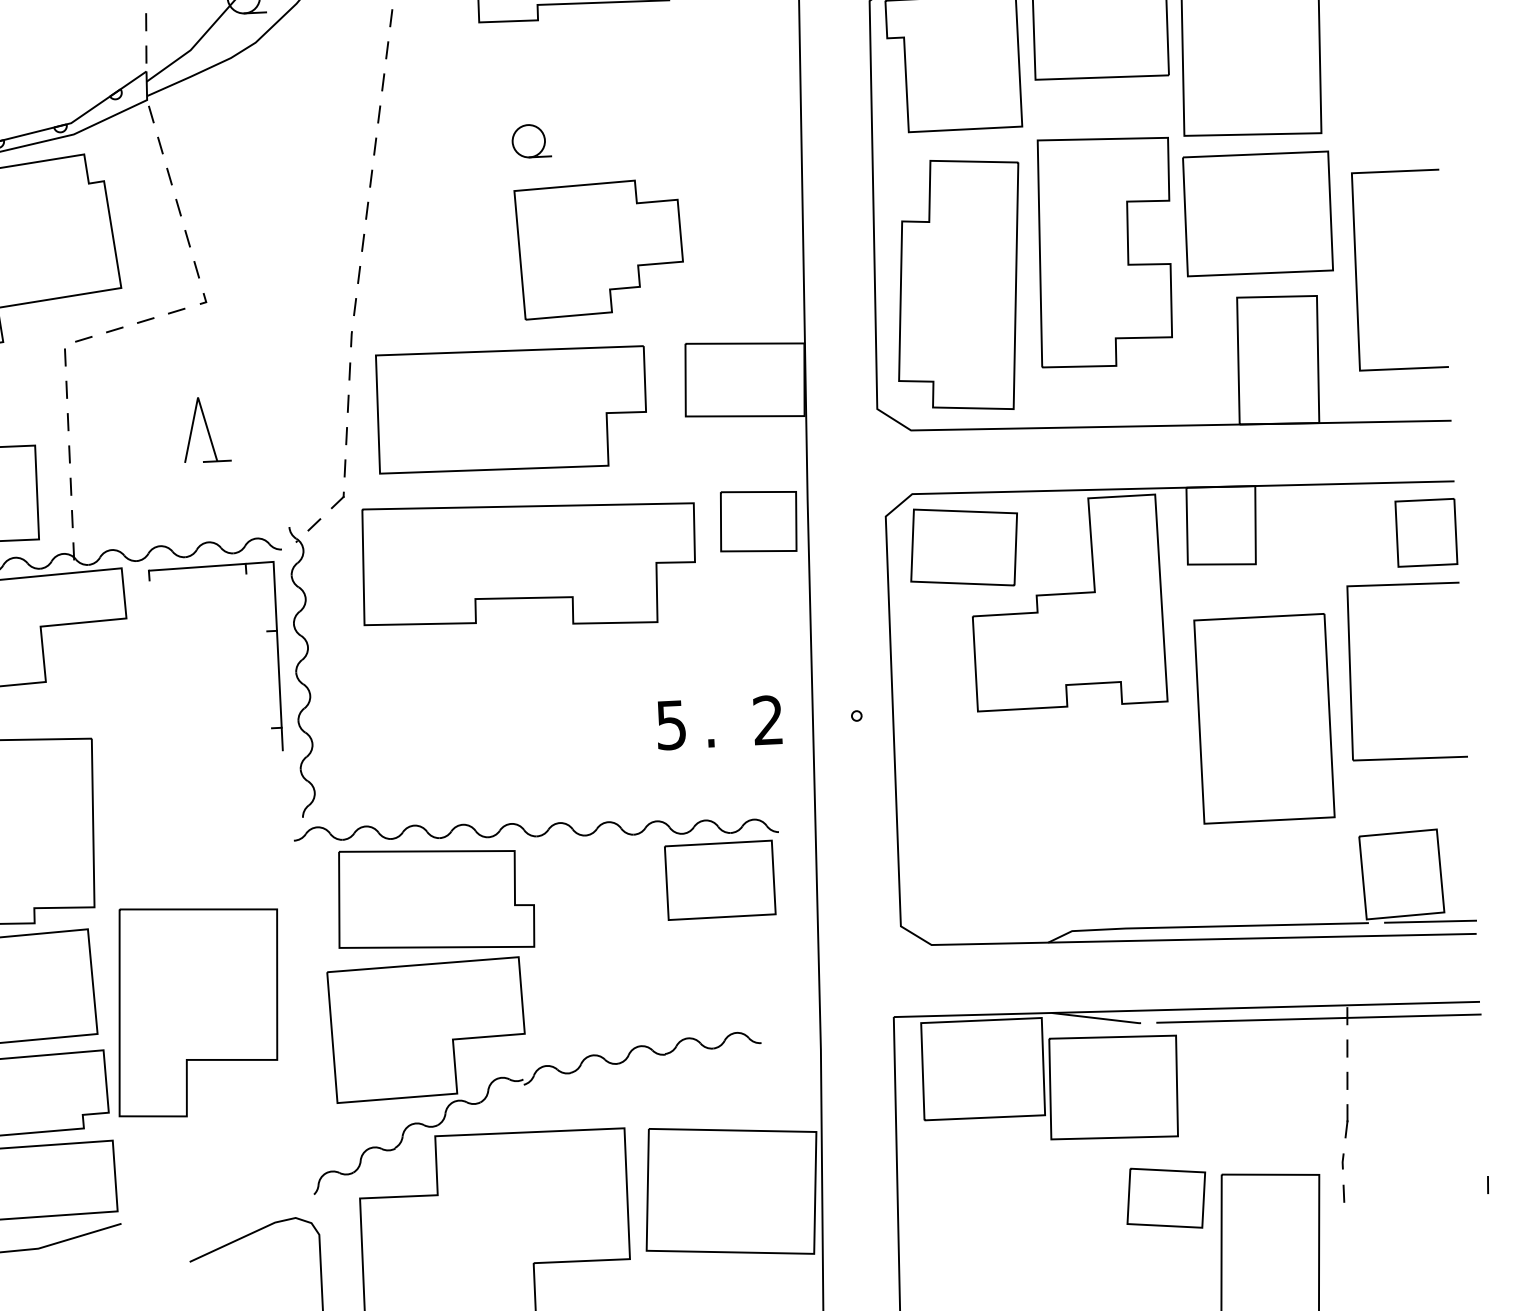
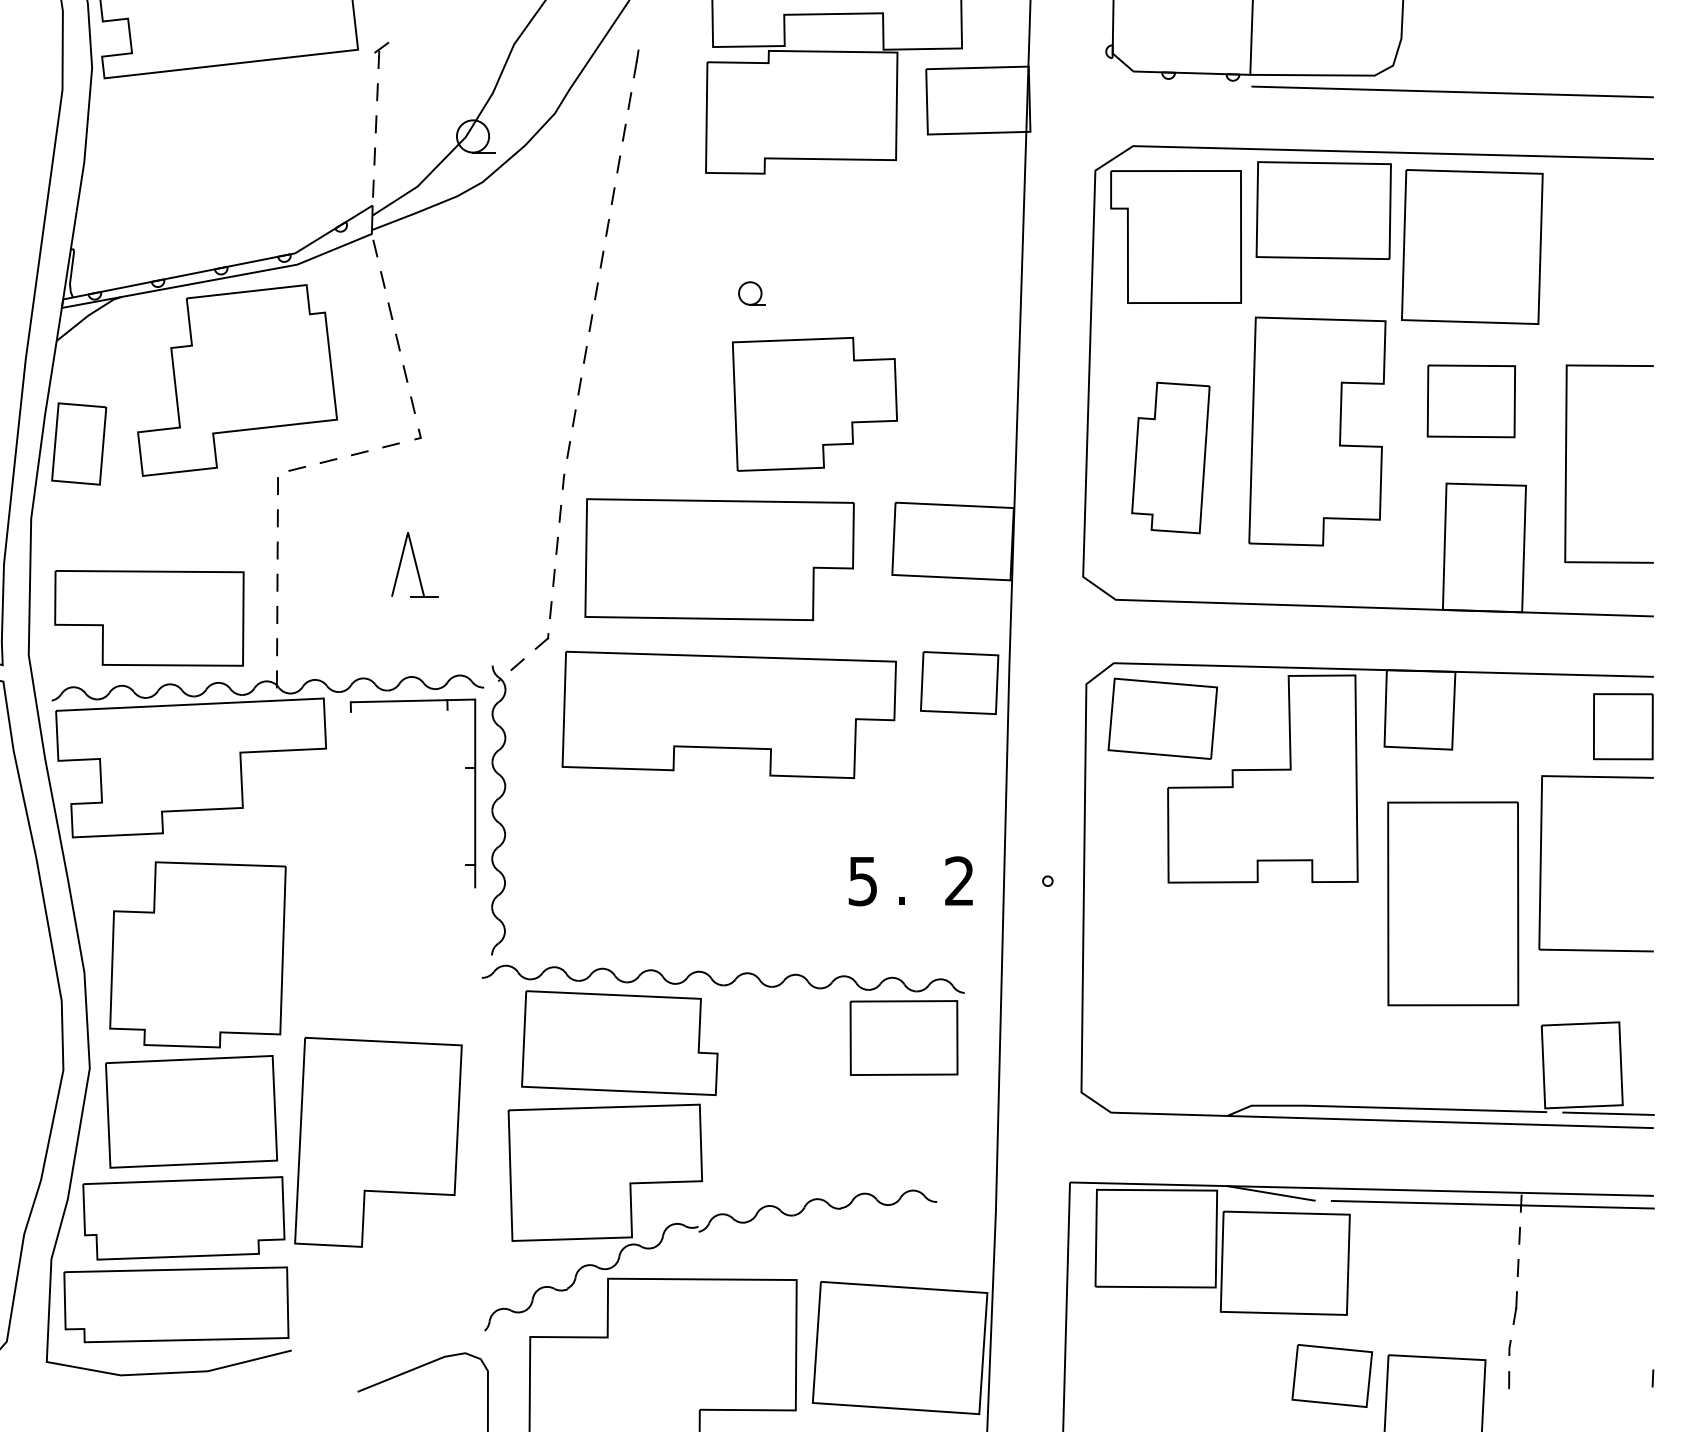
part: (530, 141) -> (751, 293), size x0.7
part: (1258, 214) -> (1471, 401), size x0.6
part: (959, 285) -> (1170, 457), size x0.6

